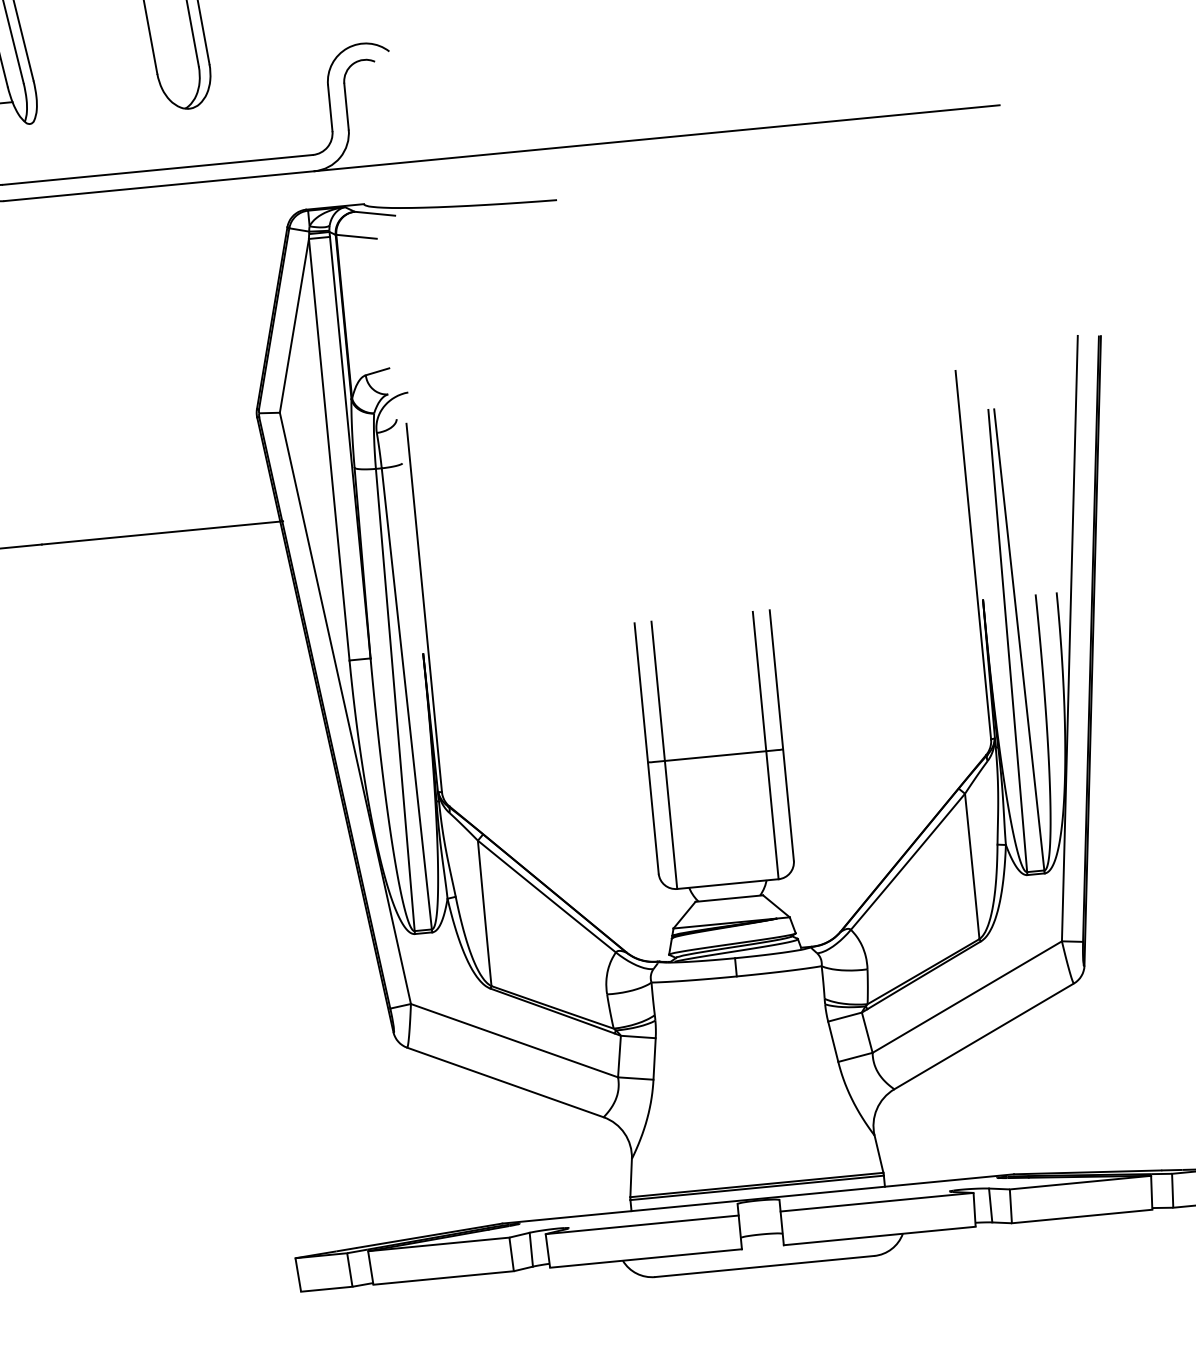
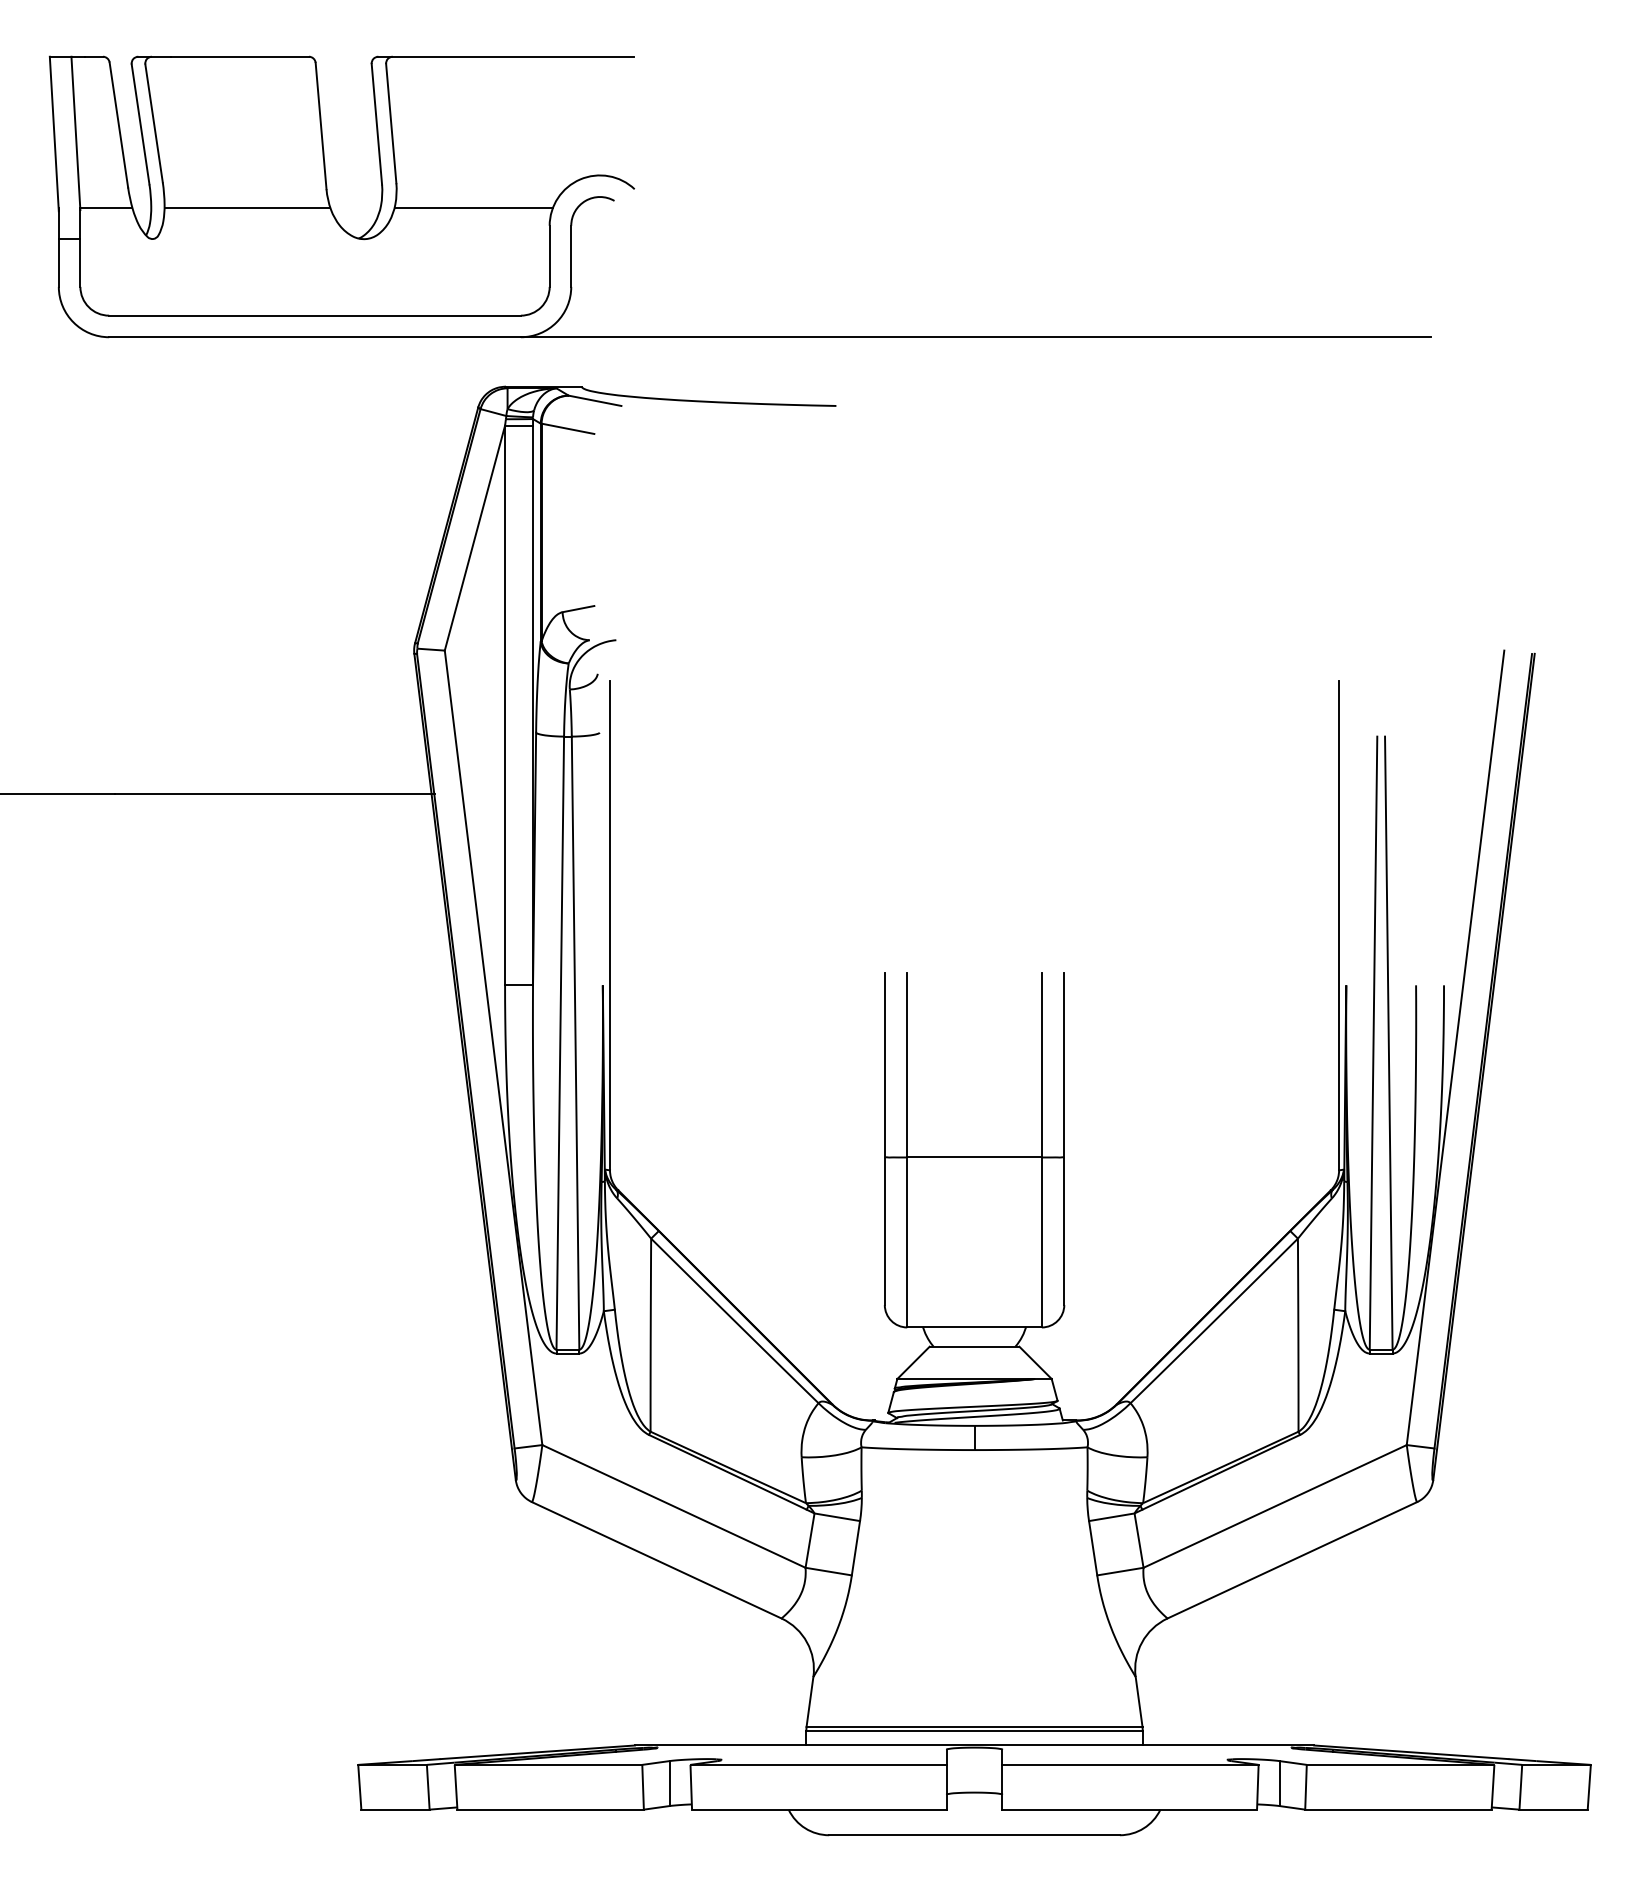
line: (269, 77) -> (473, 208), added
line: (99, 94) -> (247, 208), added

